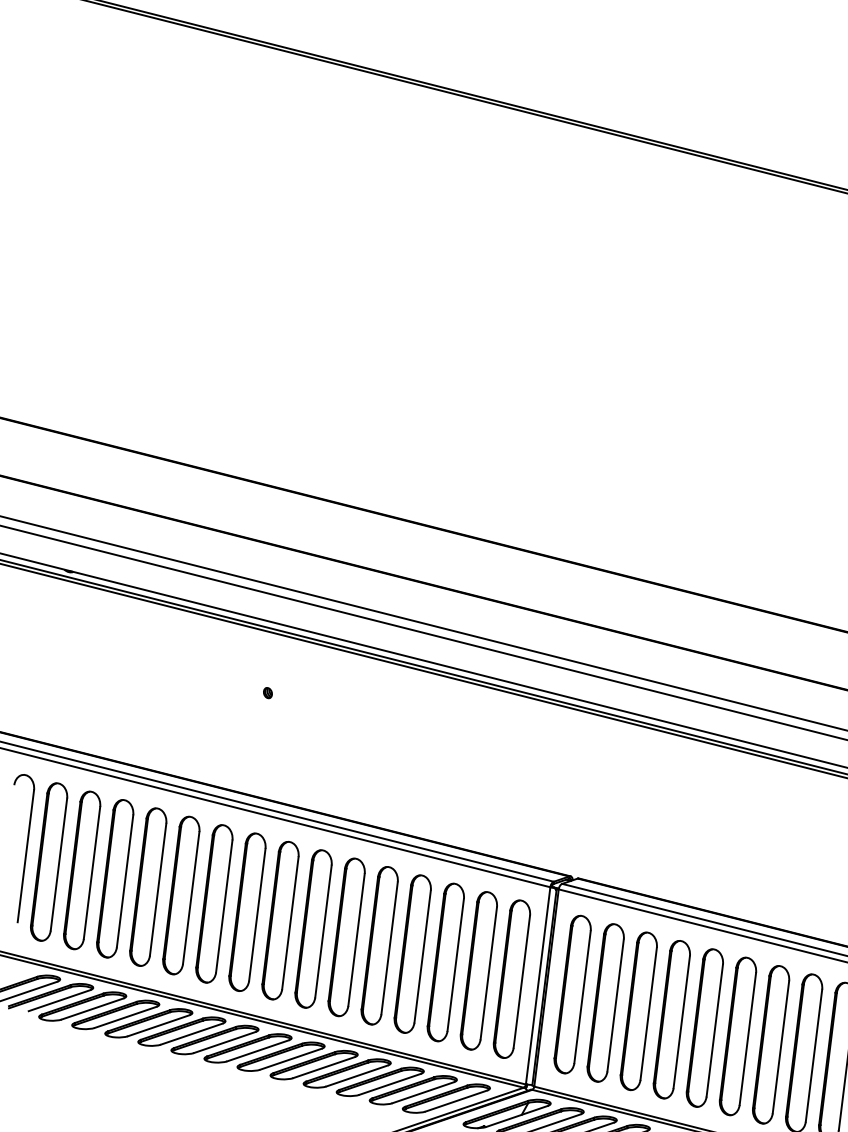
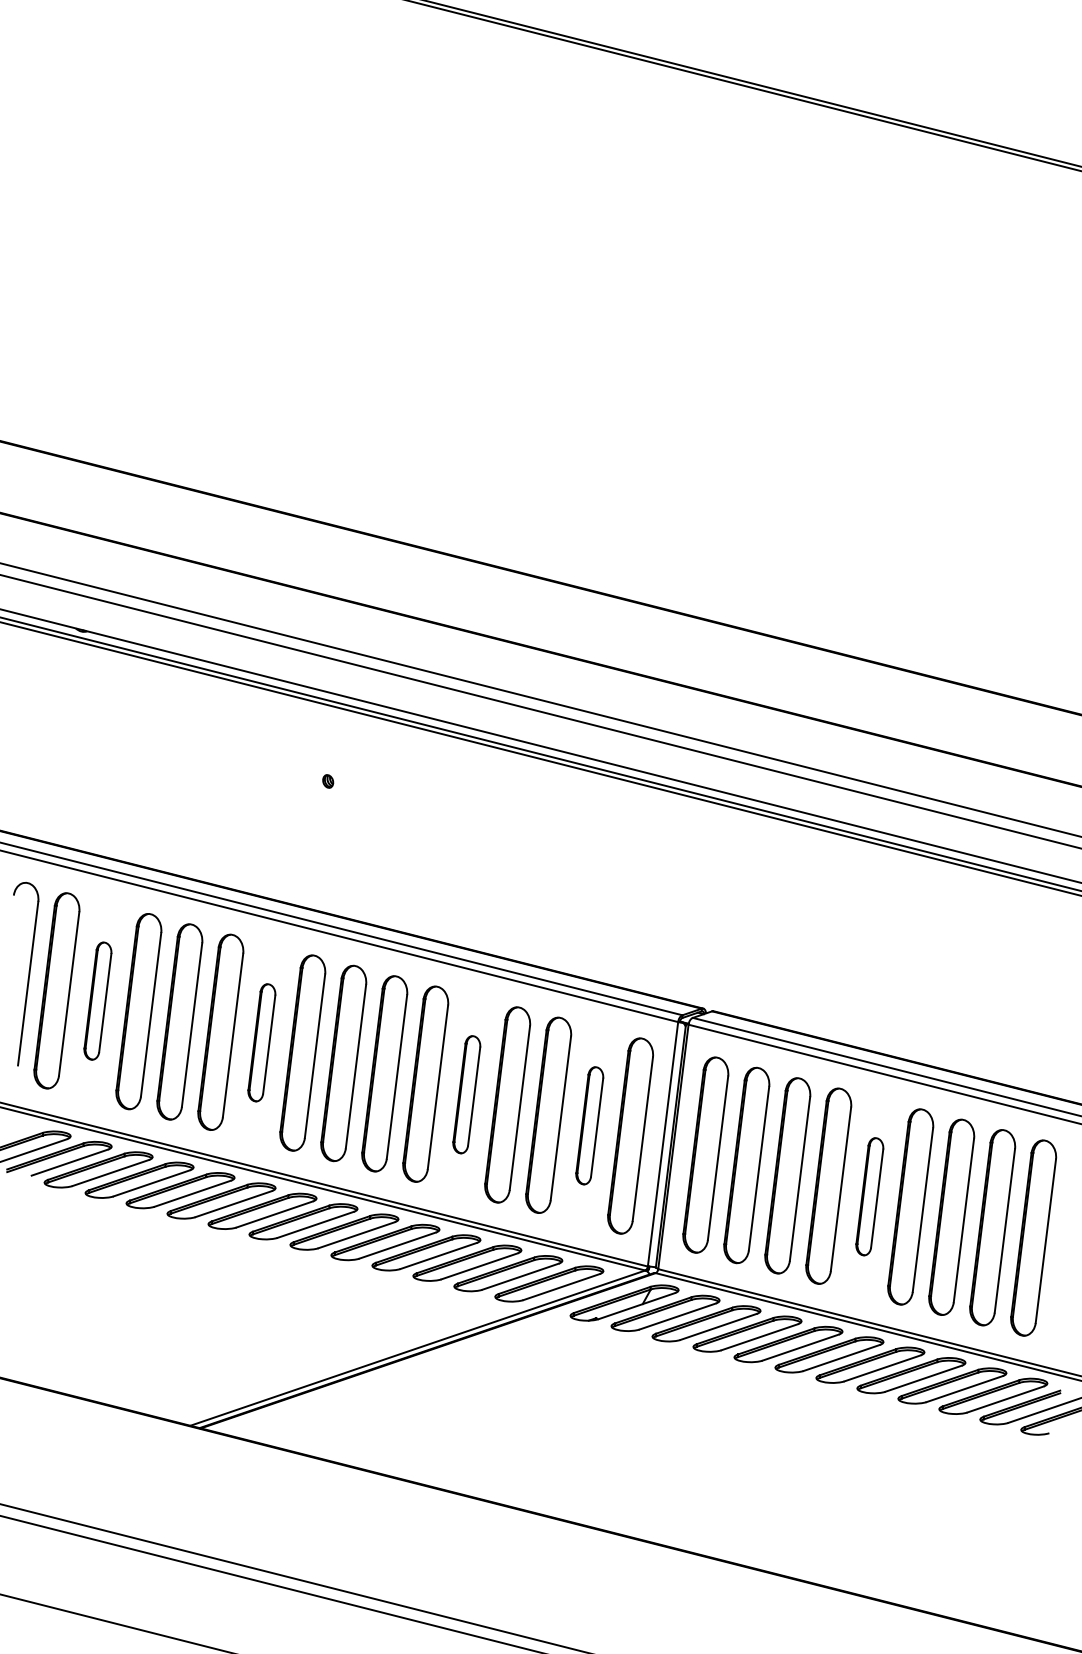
part: (81, 869) -> (97, 1000), size x0.6
part: (214, 903) -> (261, 1042), size x0.6
part: (379, 945) -> (466, 1094), size x0.6
part: (478, 970) -> (589, 1125), size x0.6
part: (704, 1027) -> (869, 1196), size x0.6

